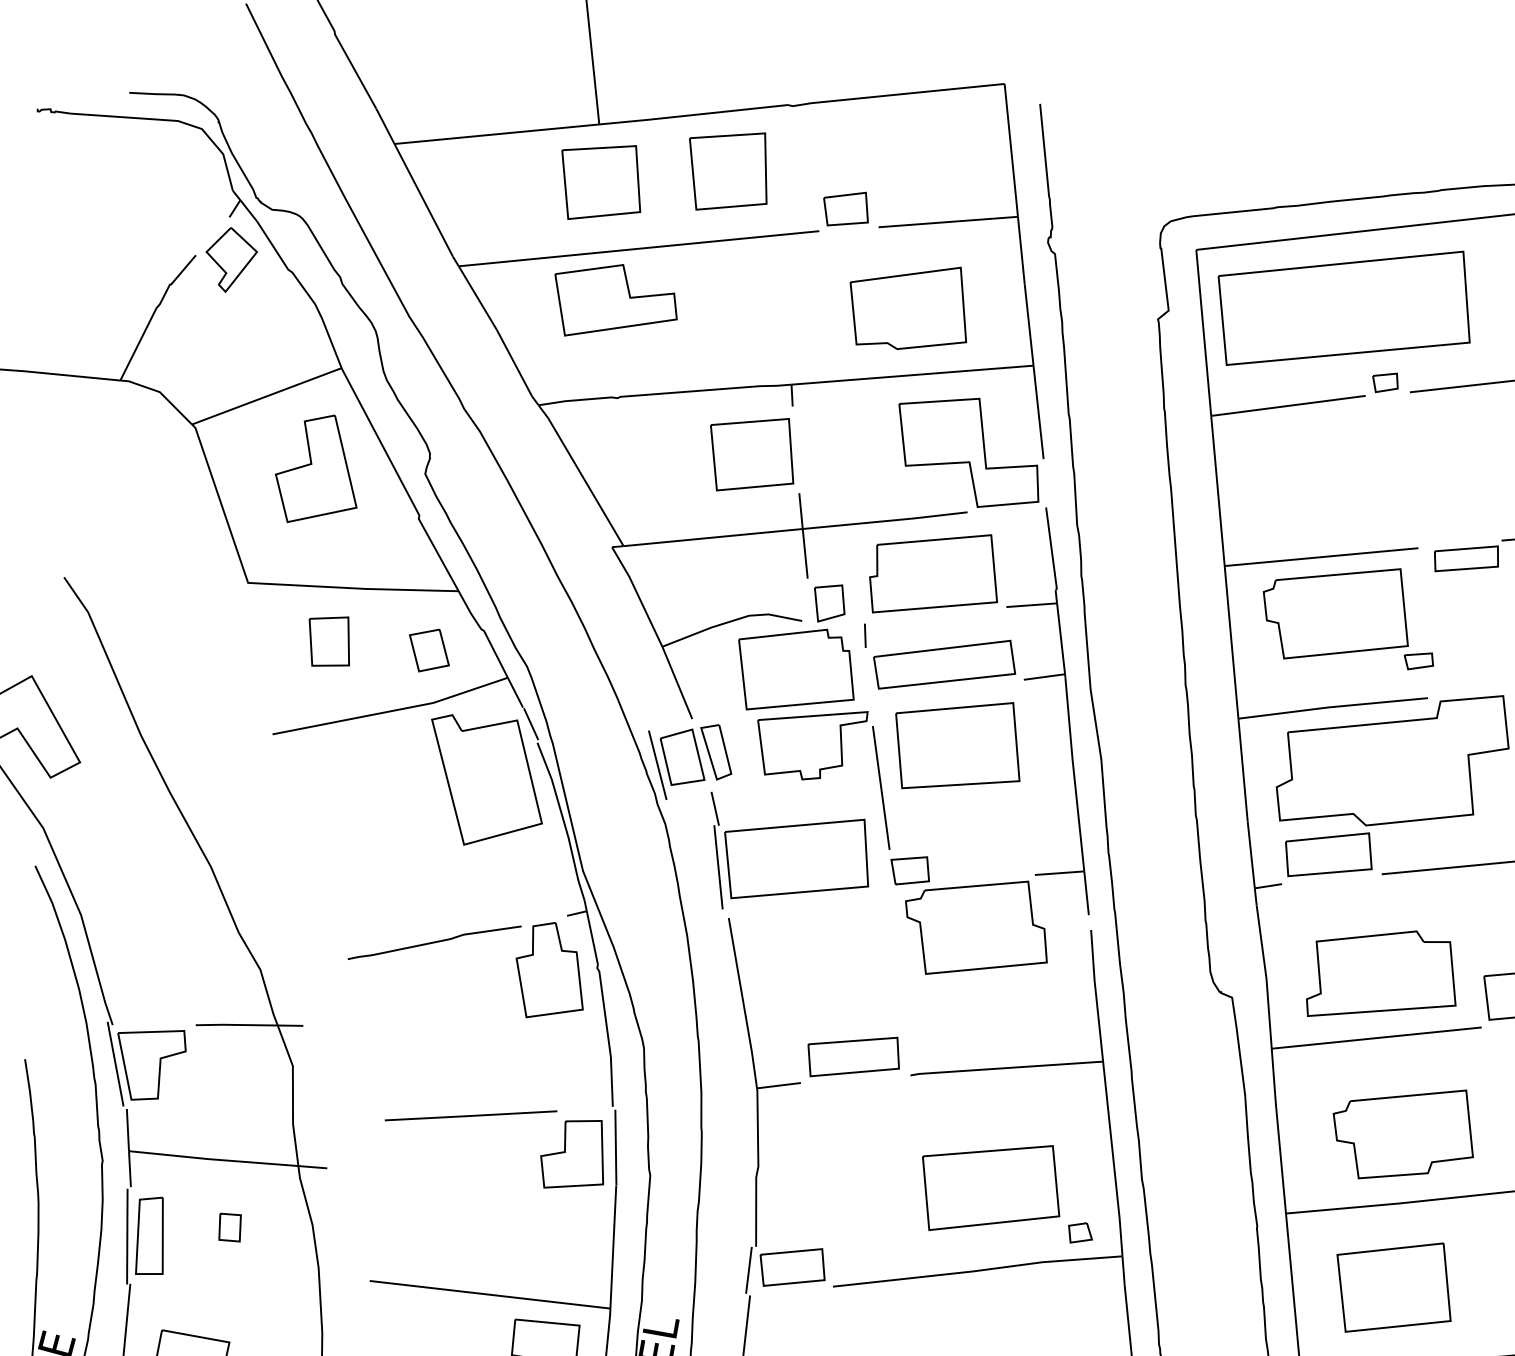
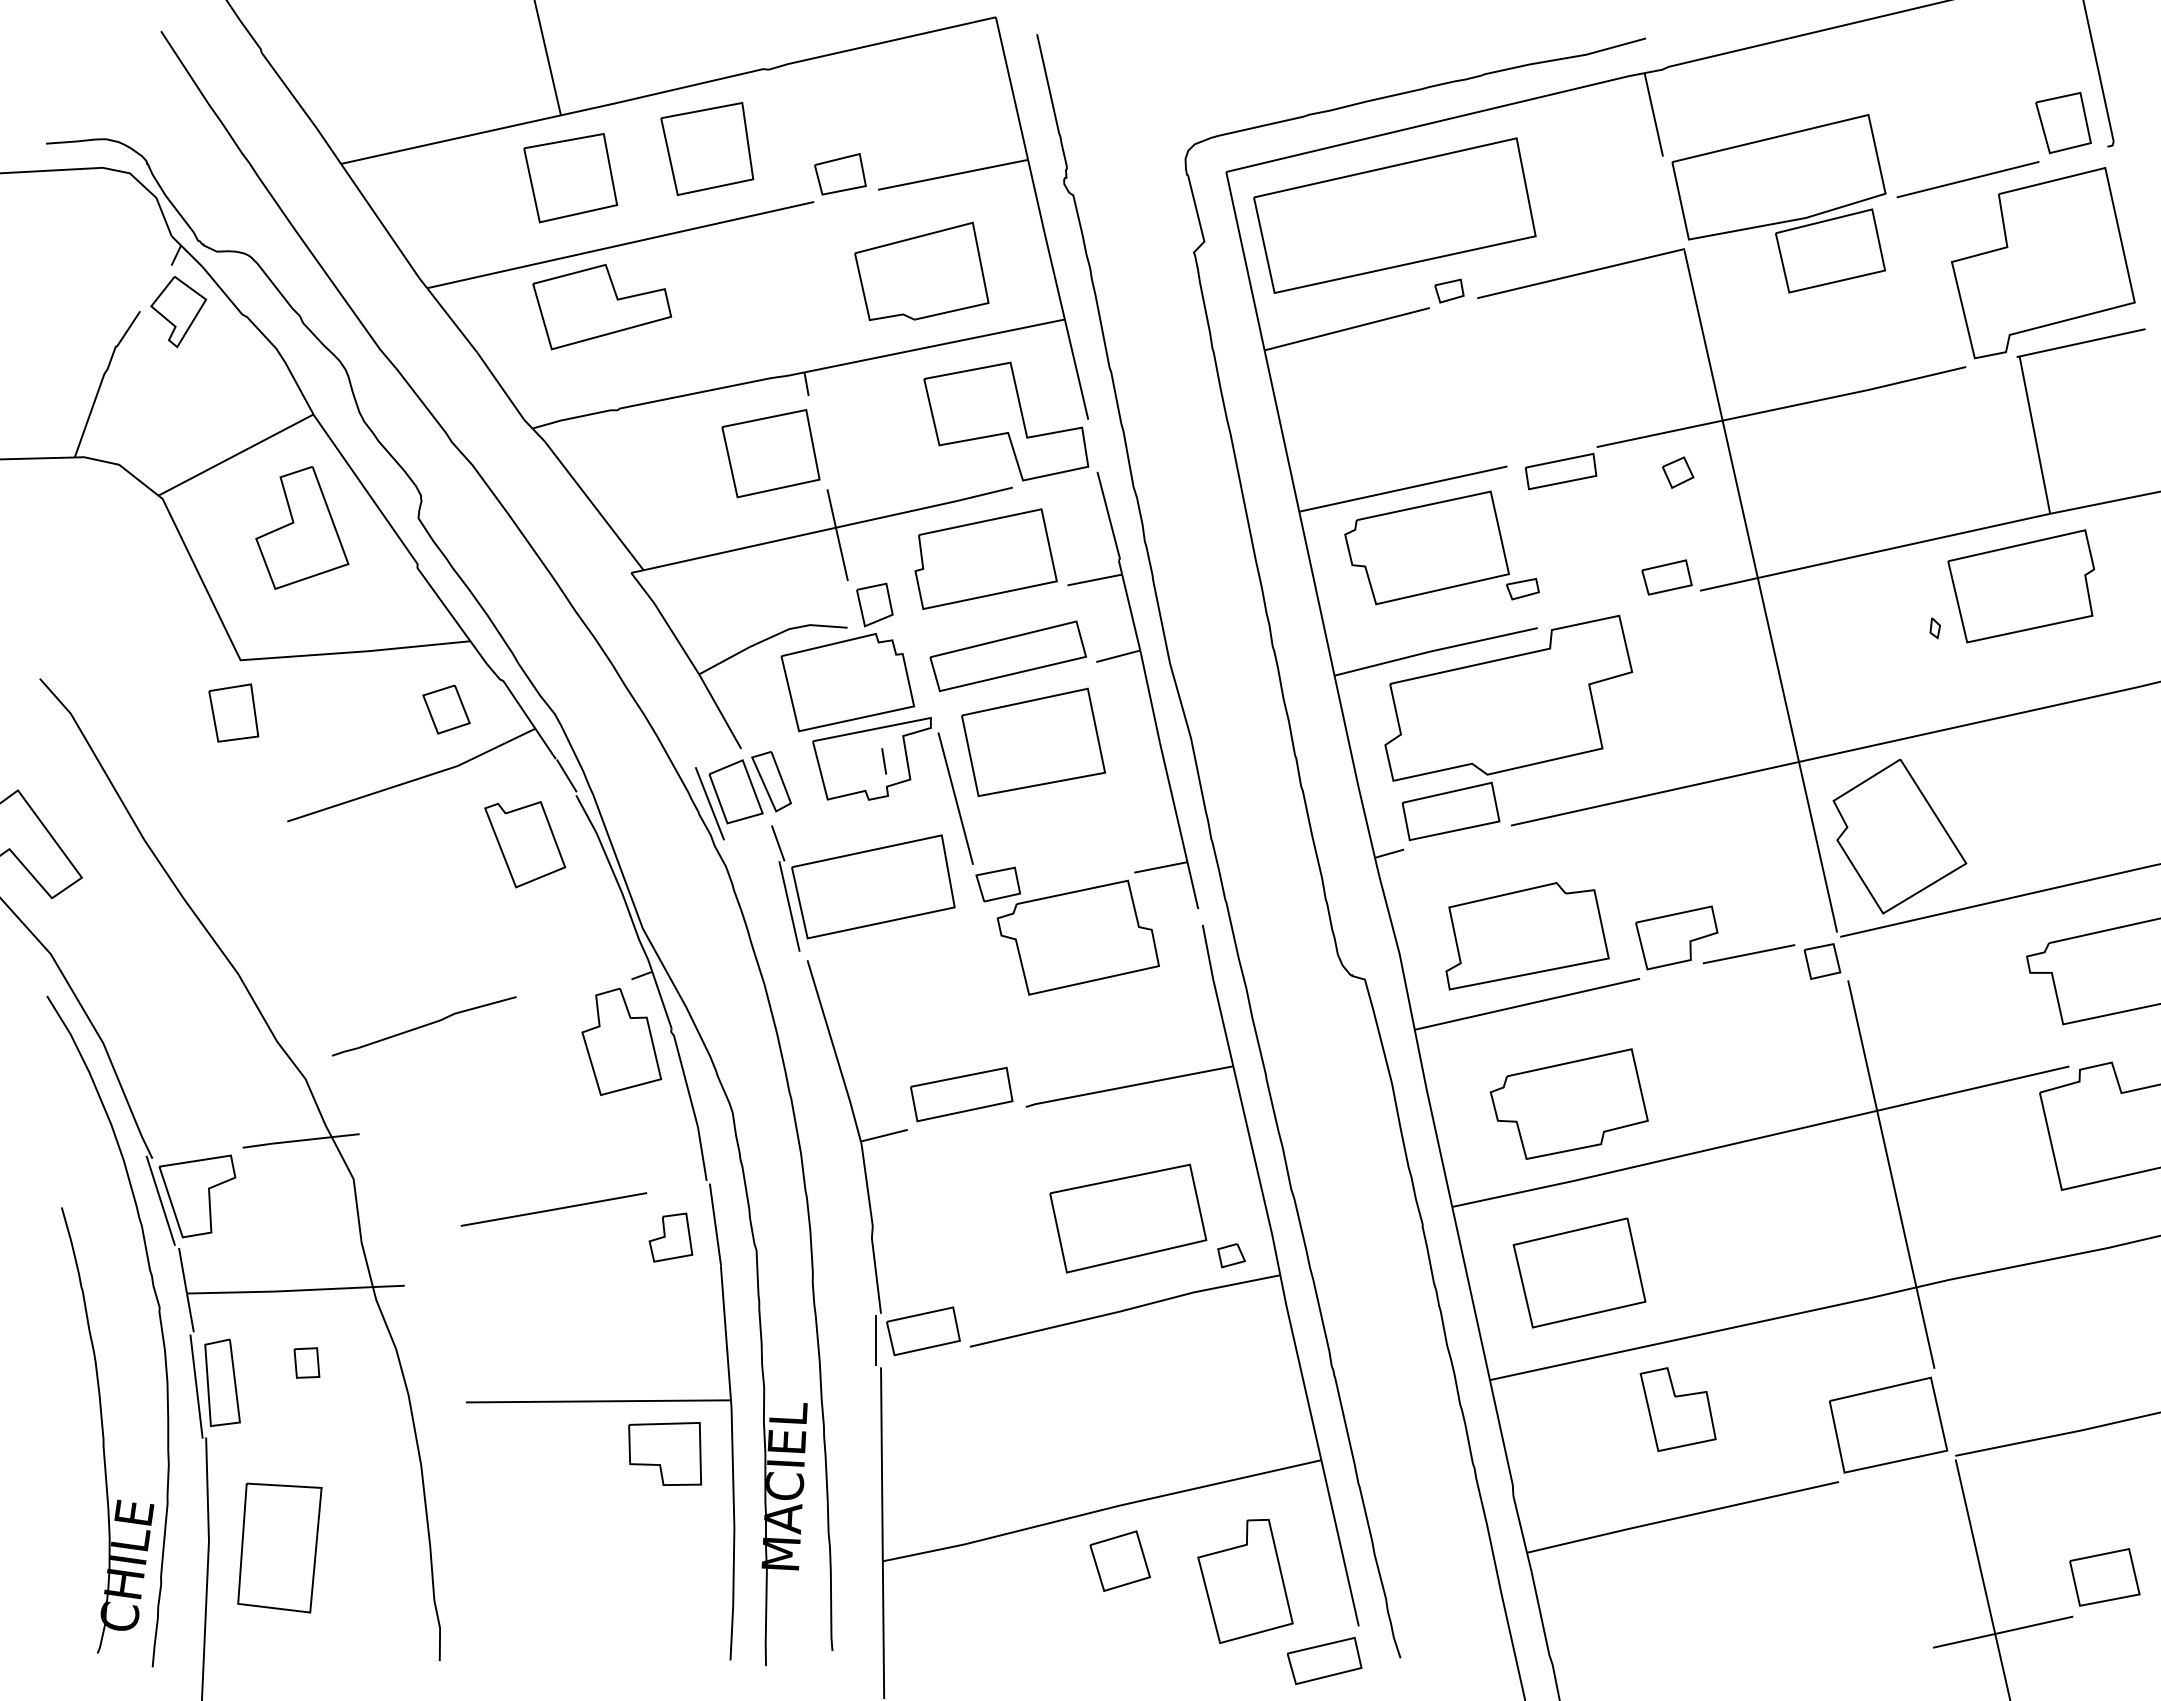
line: (864, 635) -> (883, 761), moved
part: (329, 640) -> (233, 712), moved
part: (485, 781) -> (524, 844), size x0.6
curve: (434, 942) -> (424, 1026), moved
part: (573, 1154) -> (670, 1237), size x0.6

